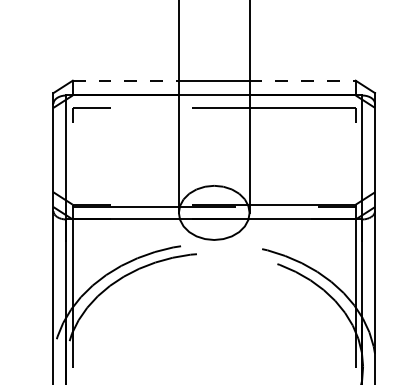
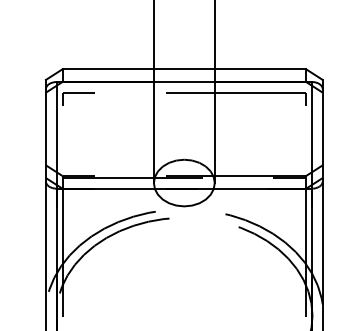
line: (126, 80) -> (108, 69), dashed -> solid
line: (302, 80) -> (260, 69), dashed -> solid

